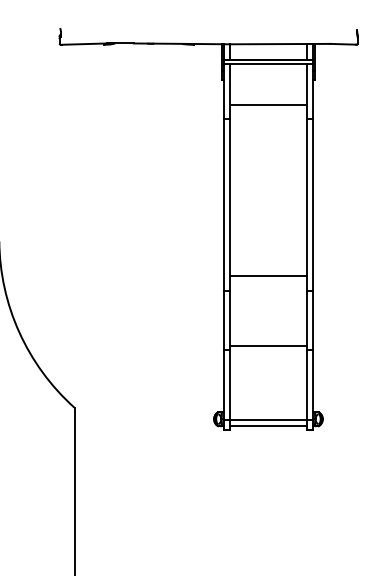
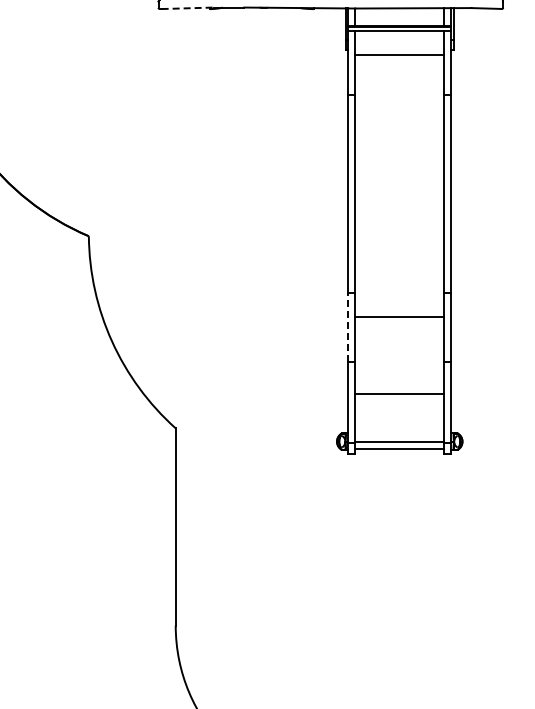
line: (85, 44) -> (188, 8), solid -> dashed
line: (268, 104) -> (399, 55), moved
line: (268, 276) -> (399, 317), moved
line: (224, 320) -> (348, 327), solid -> dashed
line: (268, 346) -> (399, 394), moved

